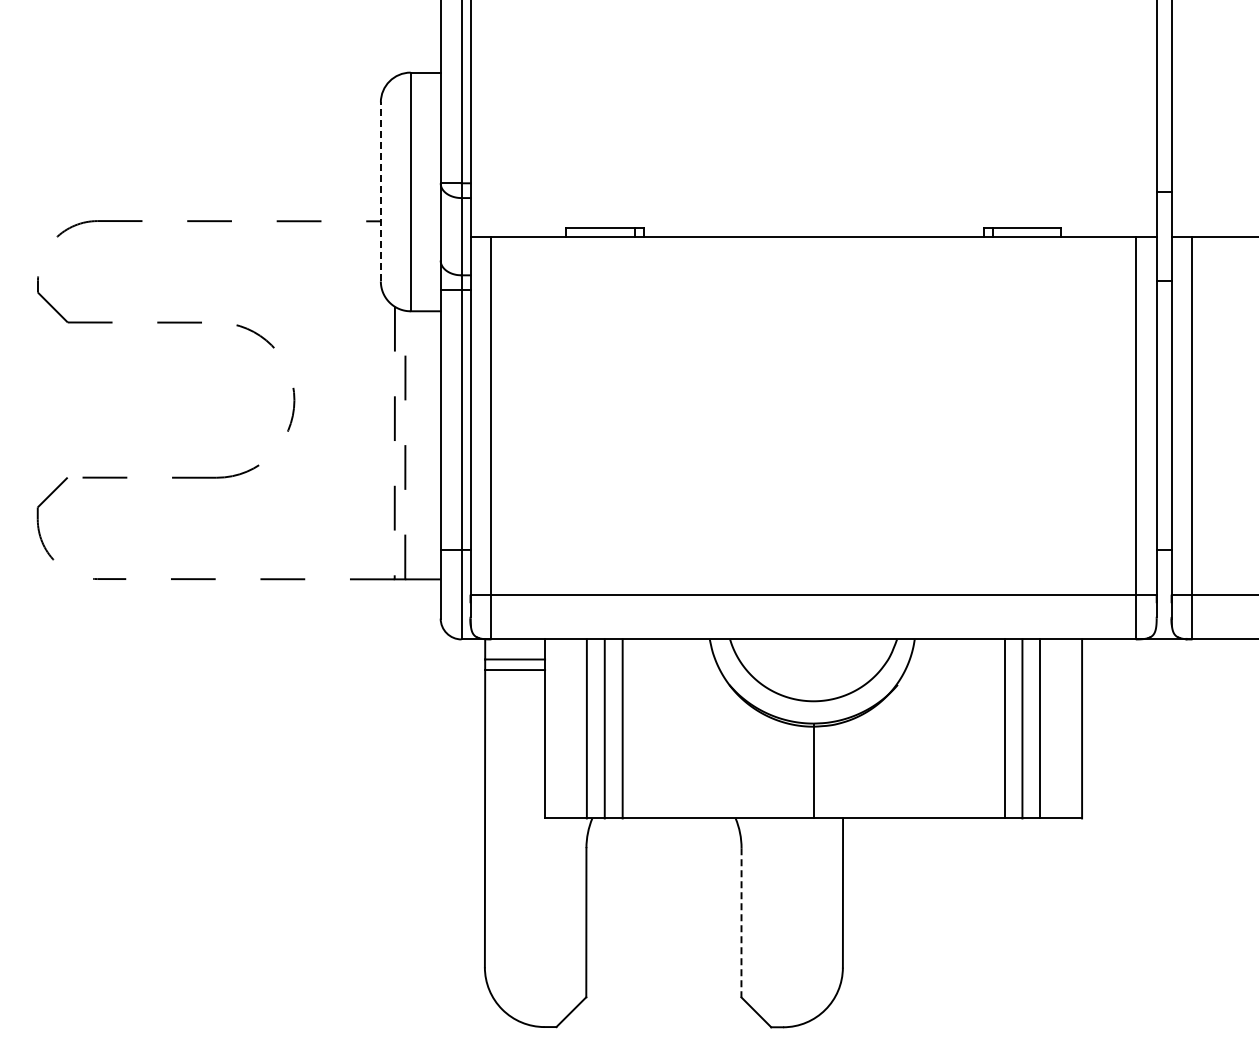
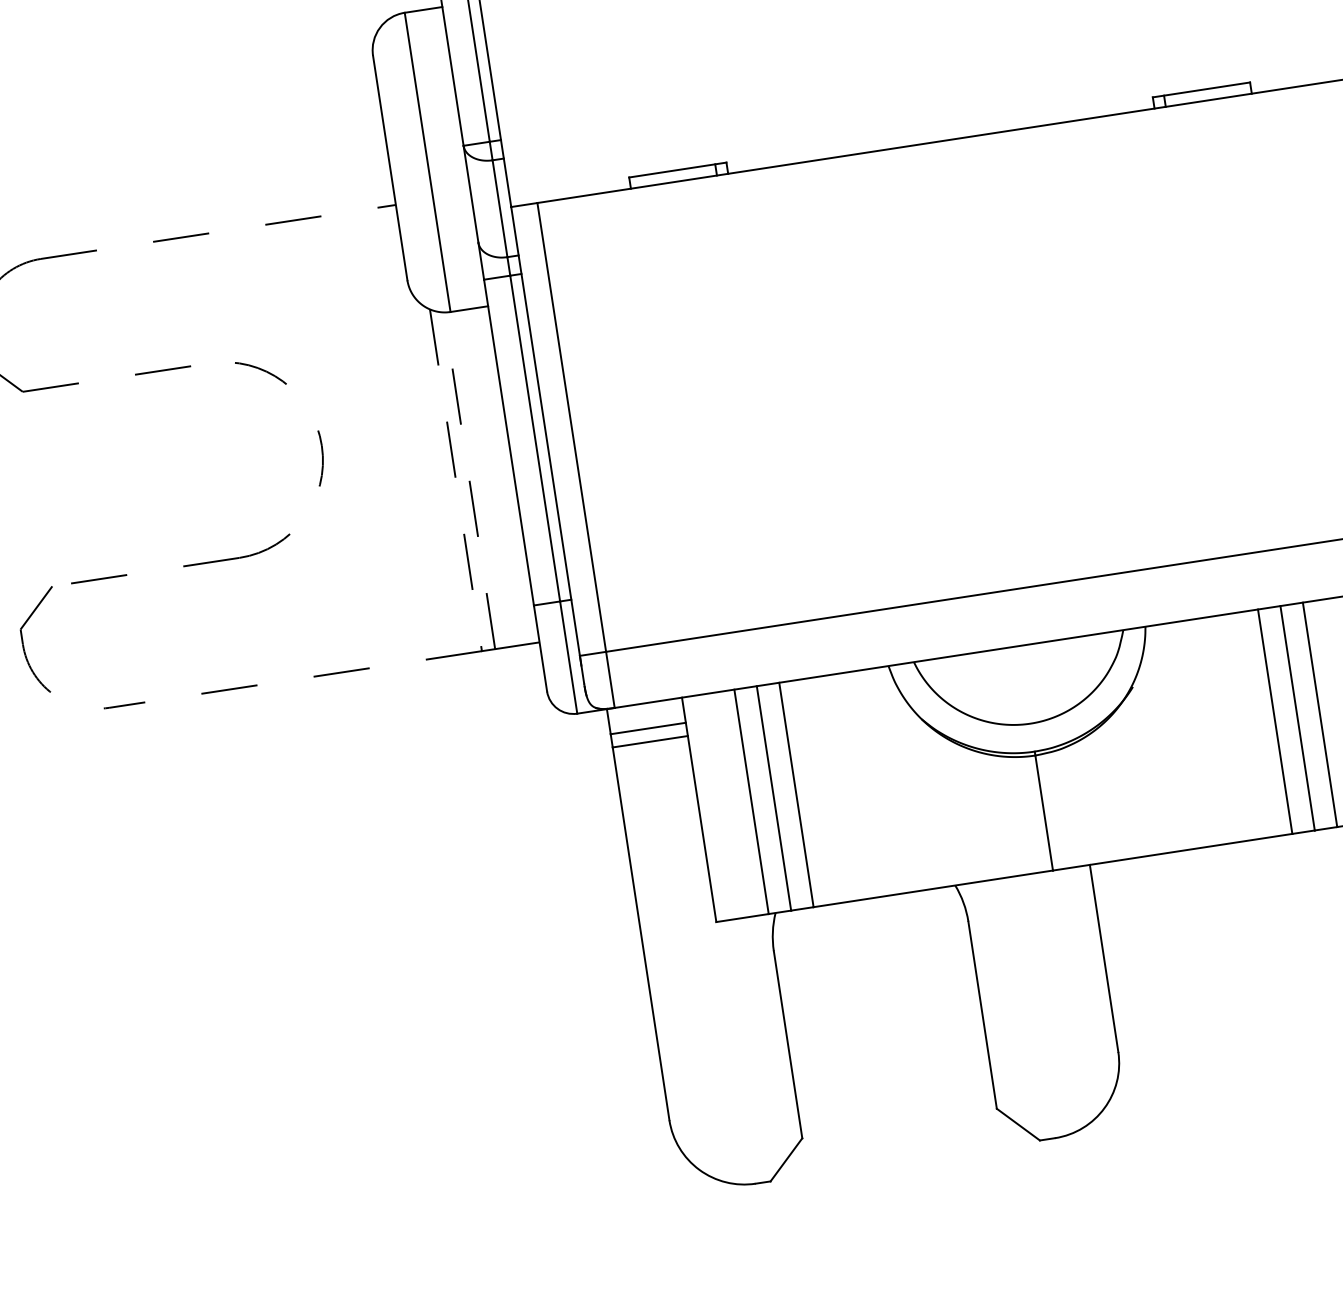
line: (380, 191) -> (389, 167), dashed -> solid
line: (741, 922) -> (982, 1014), dashed -> solid

